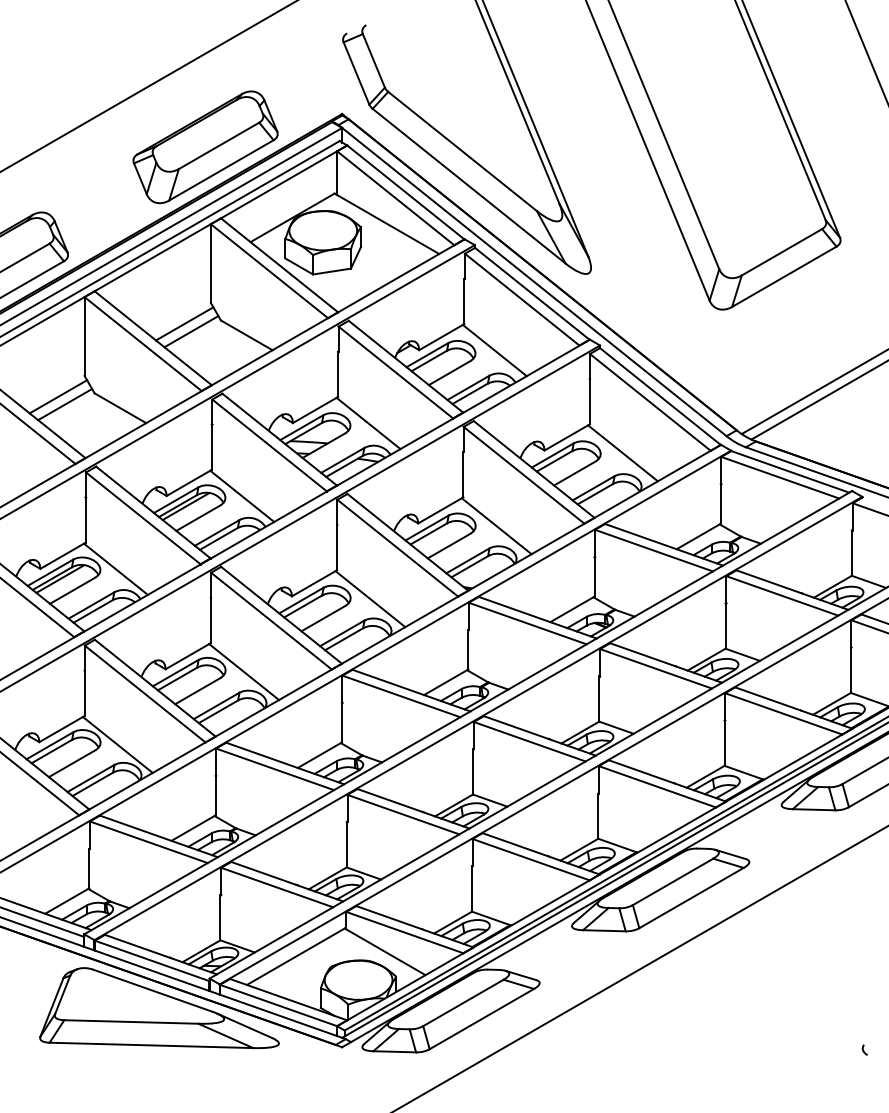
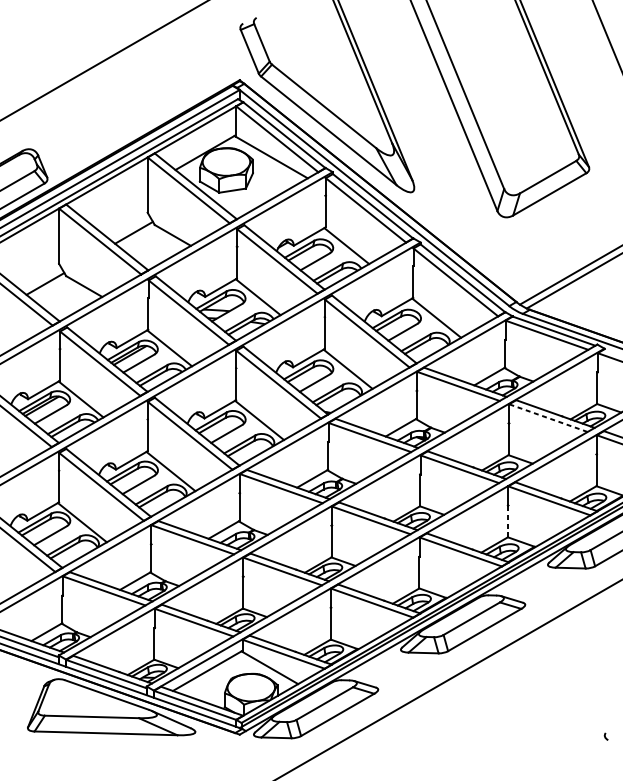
part: (205, 147) -> (143, 103), removed
line: (184, 323) -> (129, 227), removed
line: (58, 396) -> (40, 278), removed
line: (781, 595) -> (547, 417), solid -> dashed
line: (724, 743) -> (507, 521), solid -> dashed

